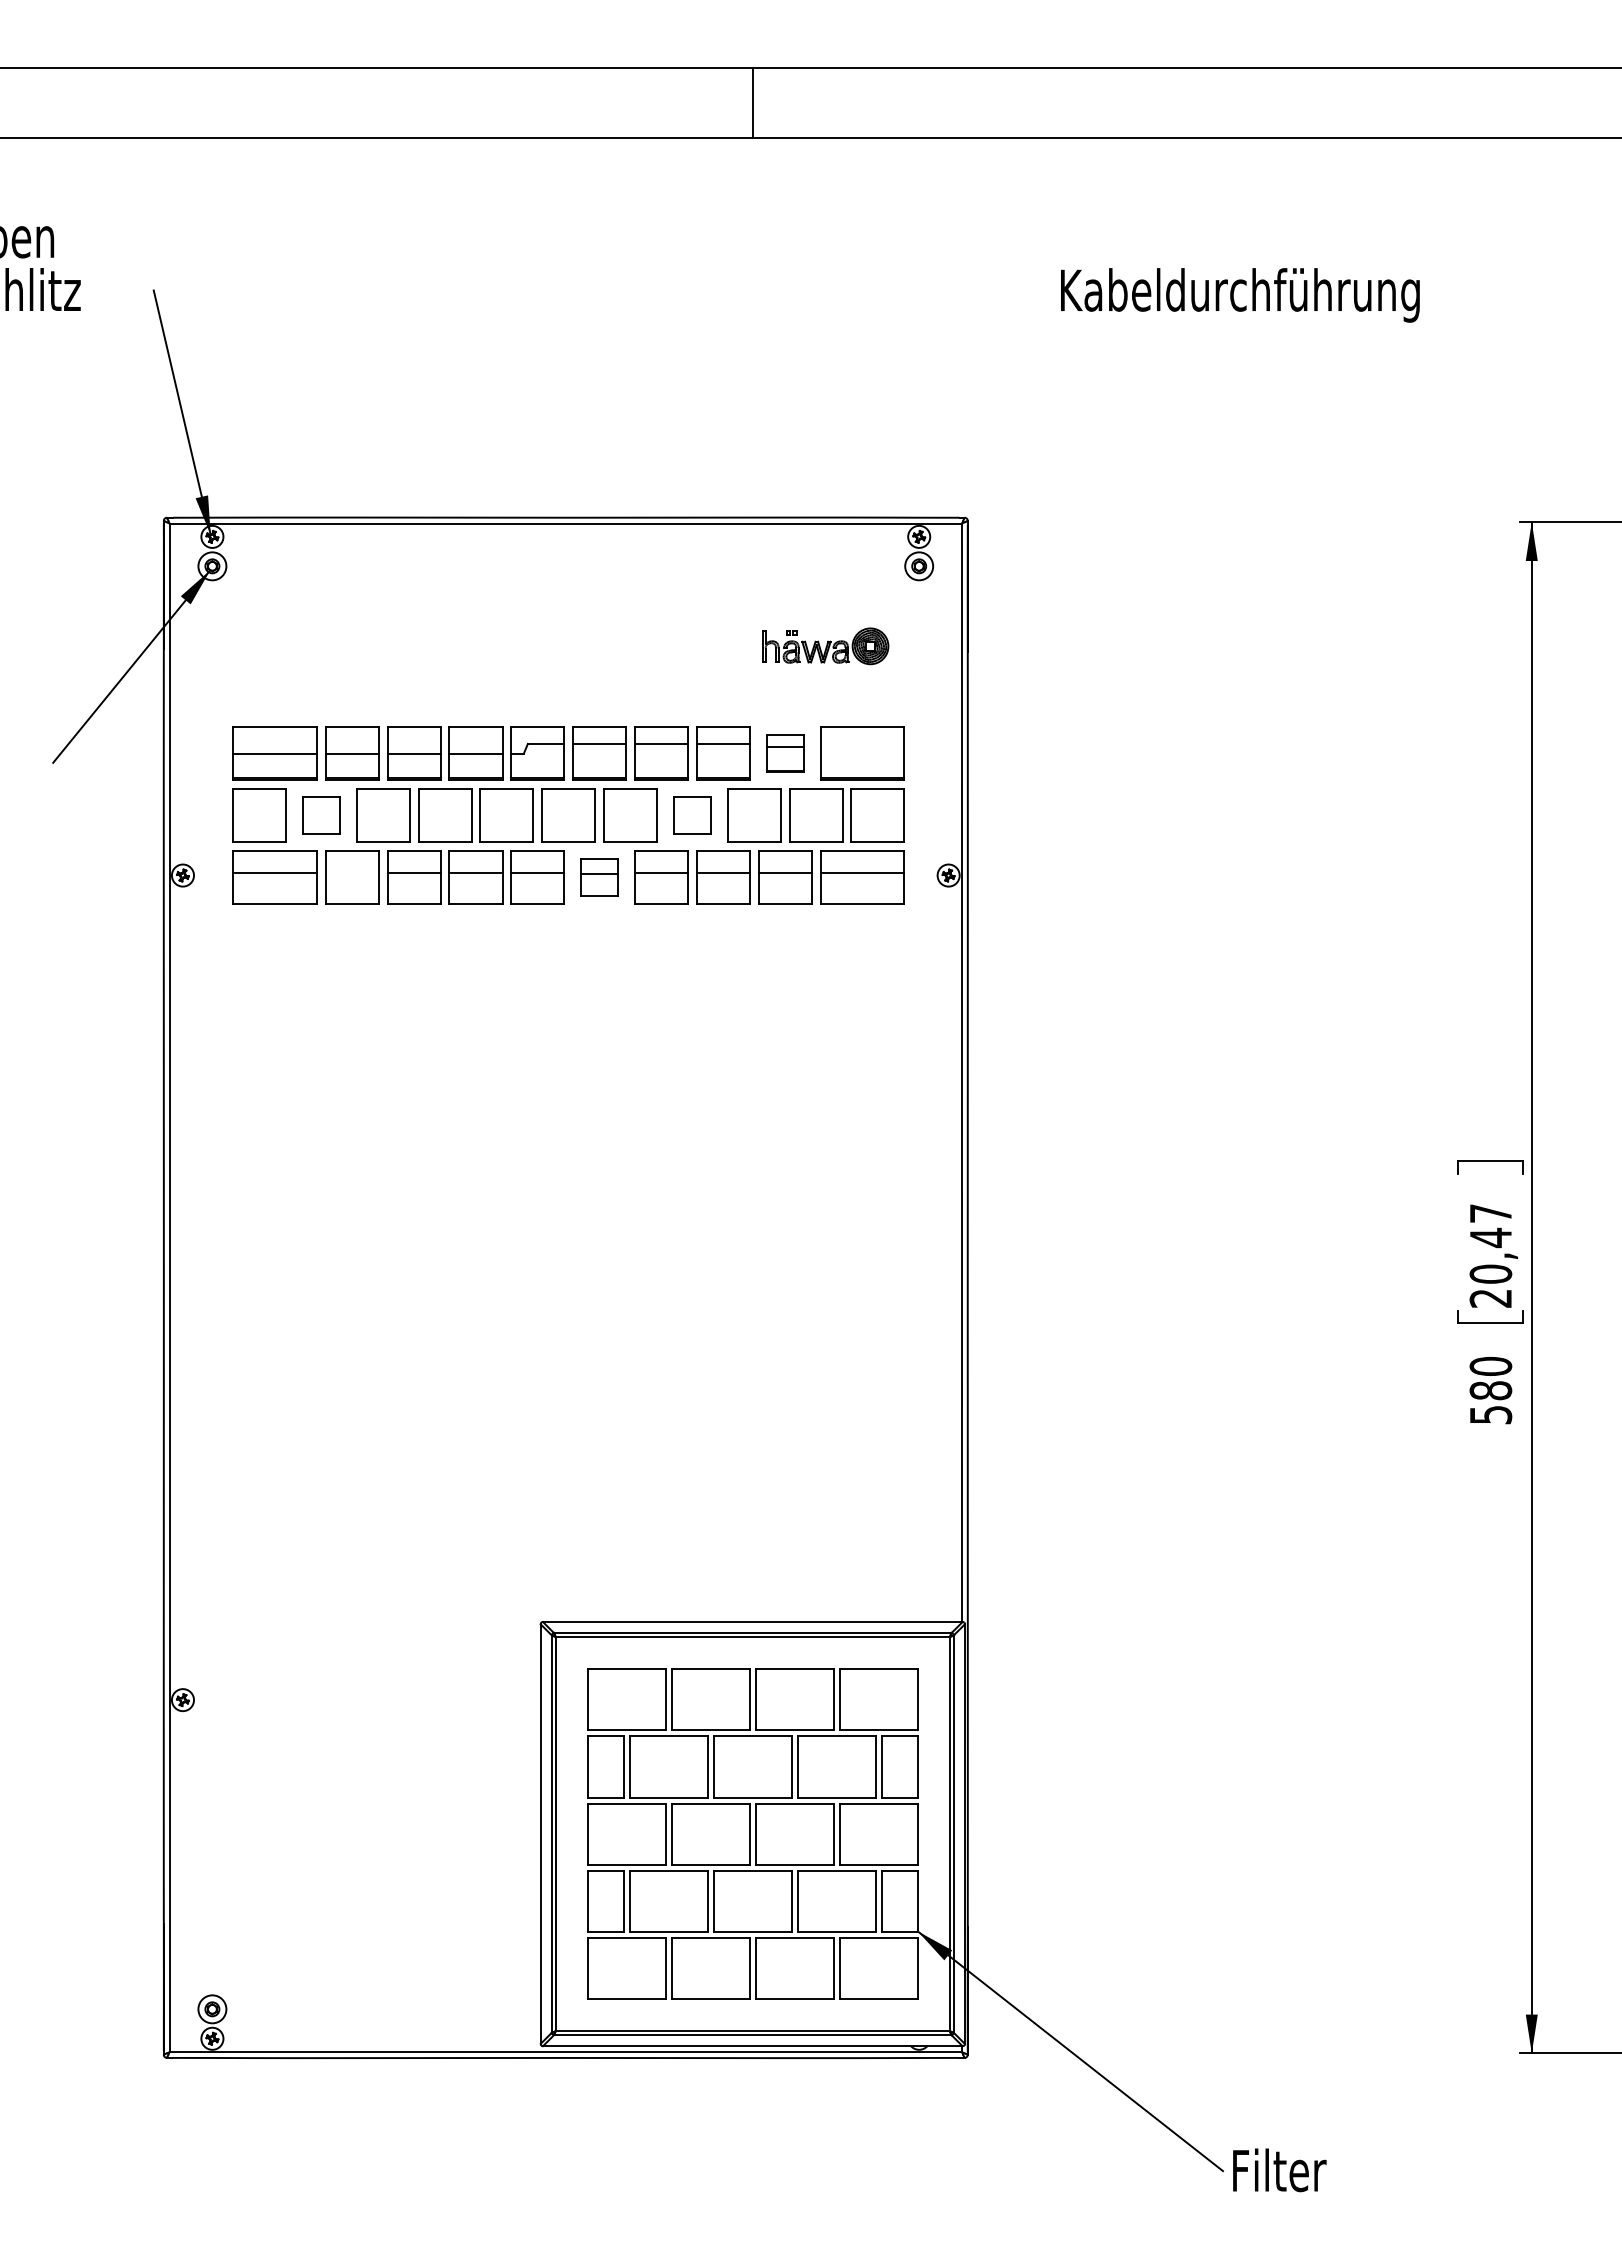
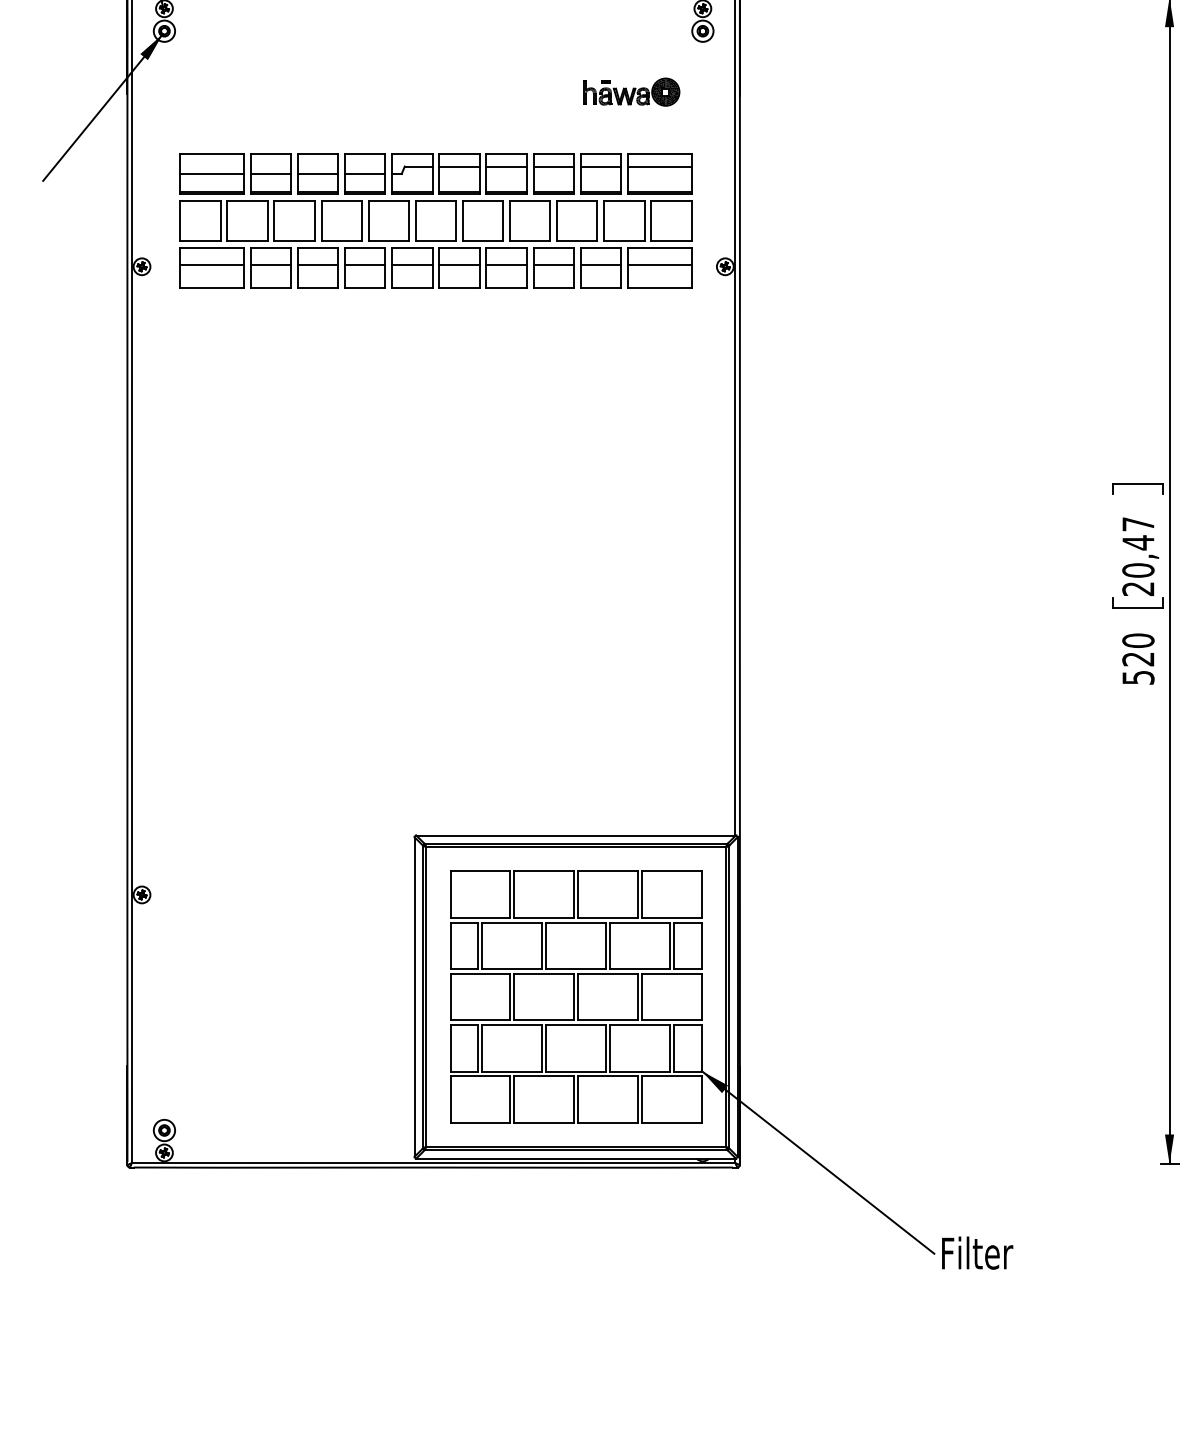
line: (862, 743) -> (659, 166), added
part: (785, 753) -> (601, 173), size x1.43
part: (321, 815) -> (247, 221), size x1.43
part: (692, 815) -> (530, 221), size x1.43
line: (351, 872) -> (270, 264), added
part: (599, 877) -> (459, 268), size x1.43
text: (1490, 1390) -> (1138, 659), 580 -> 520

